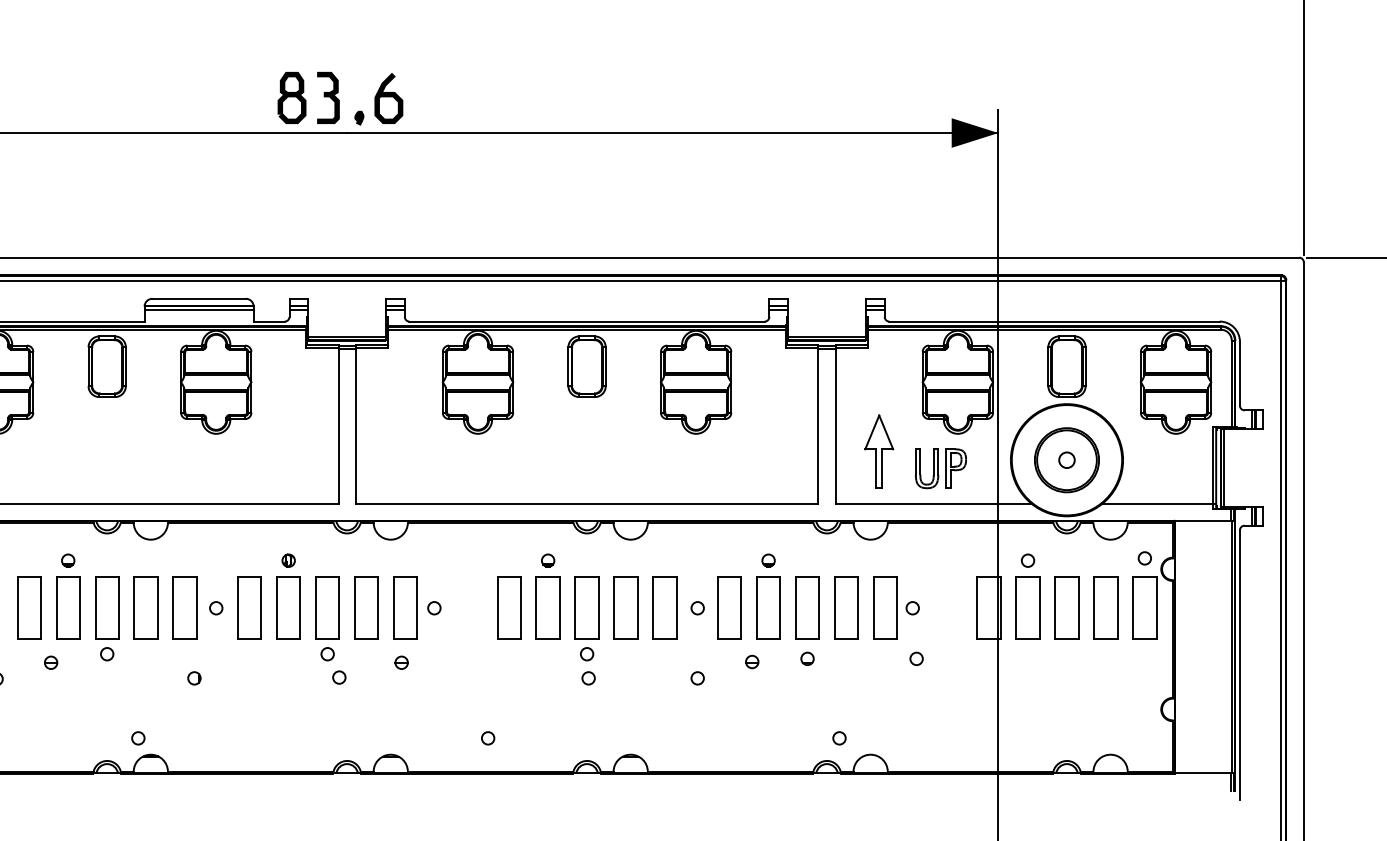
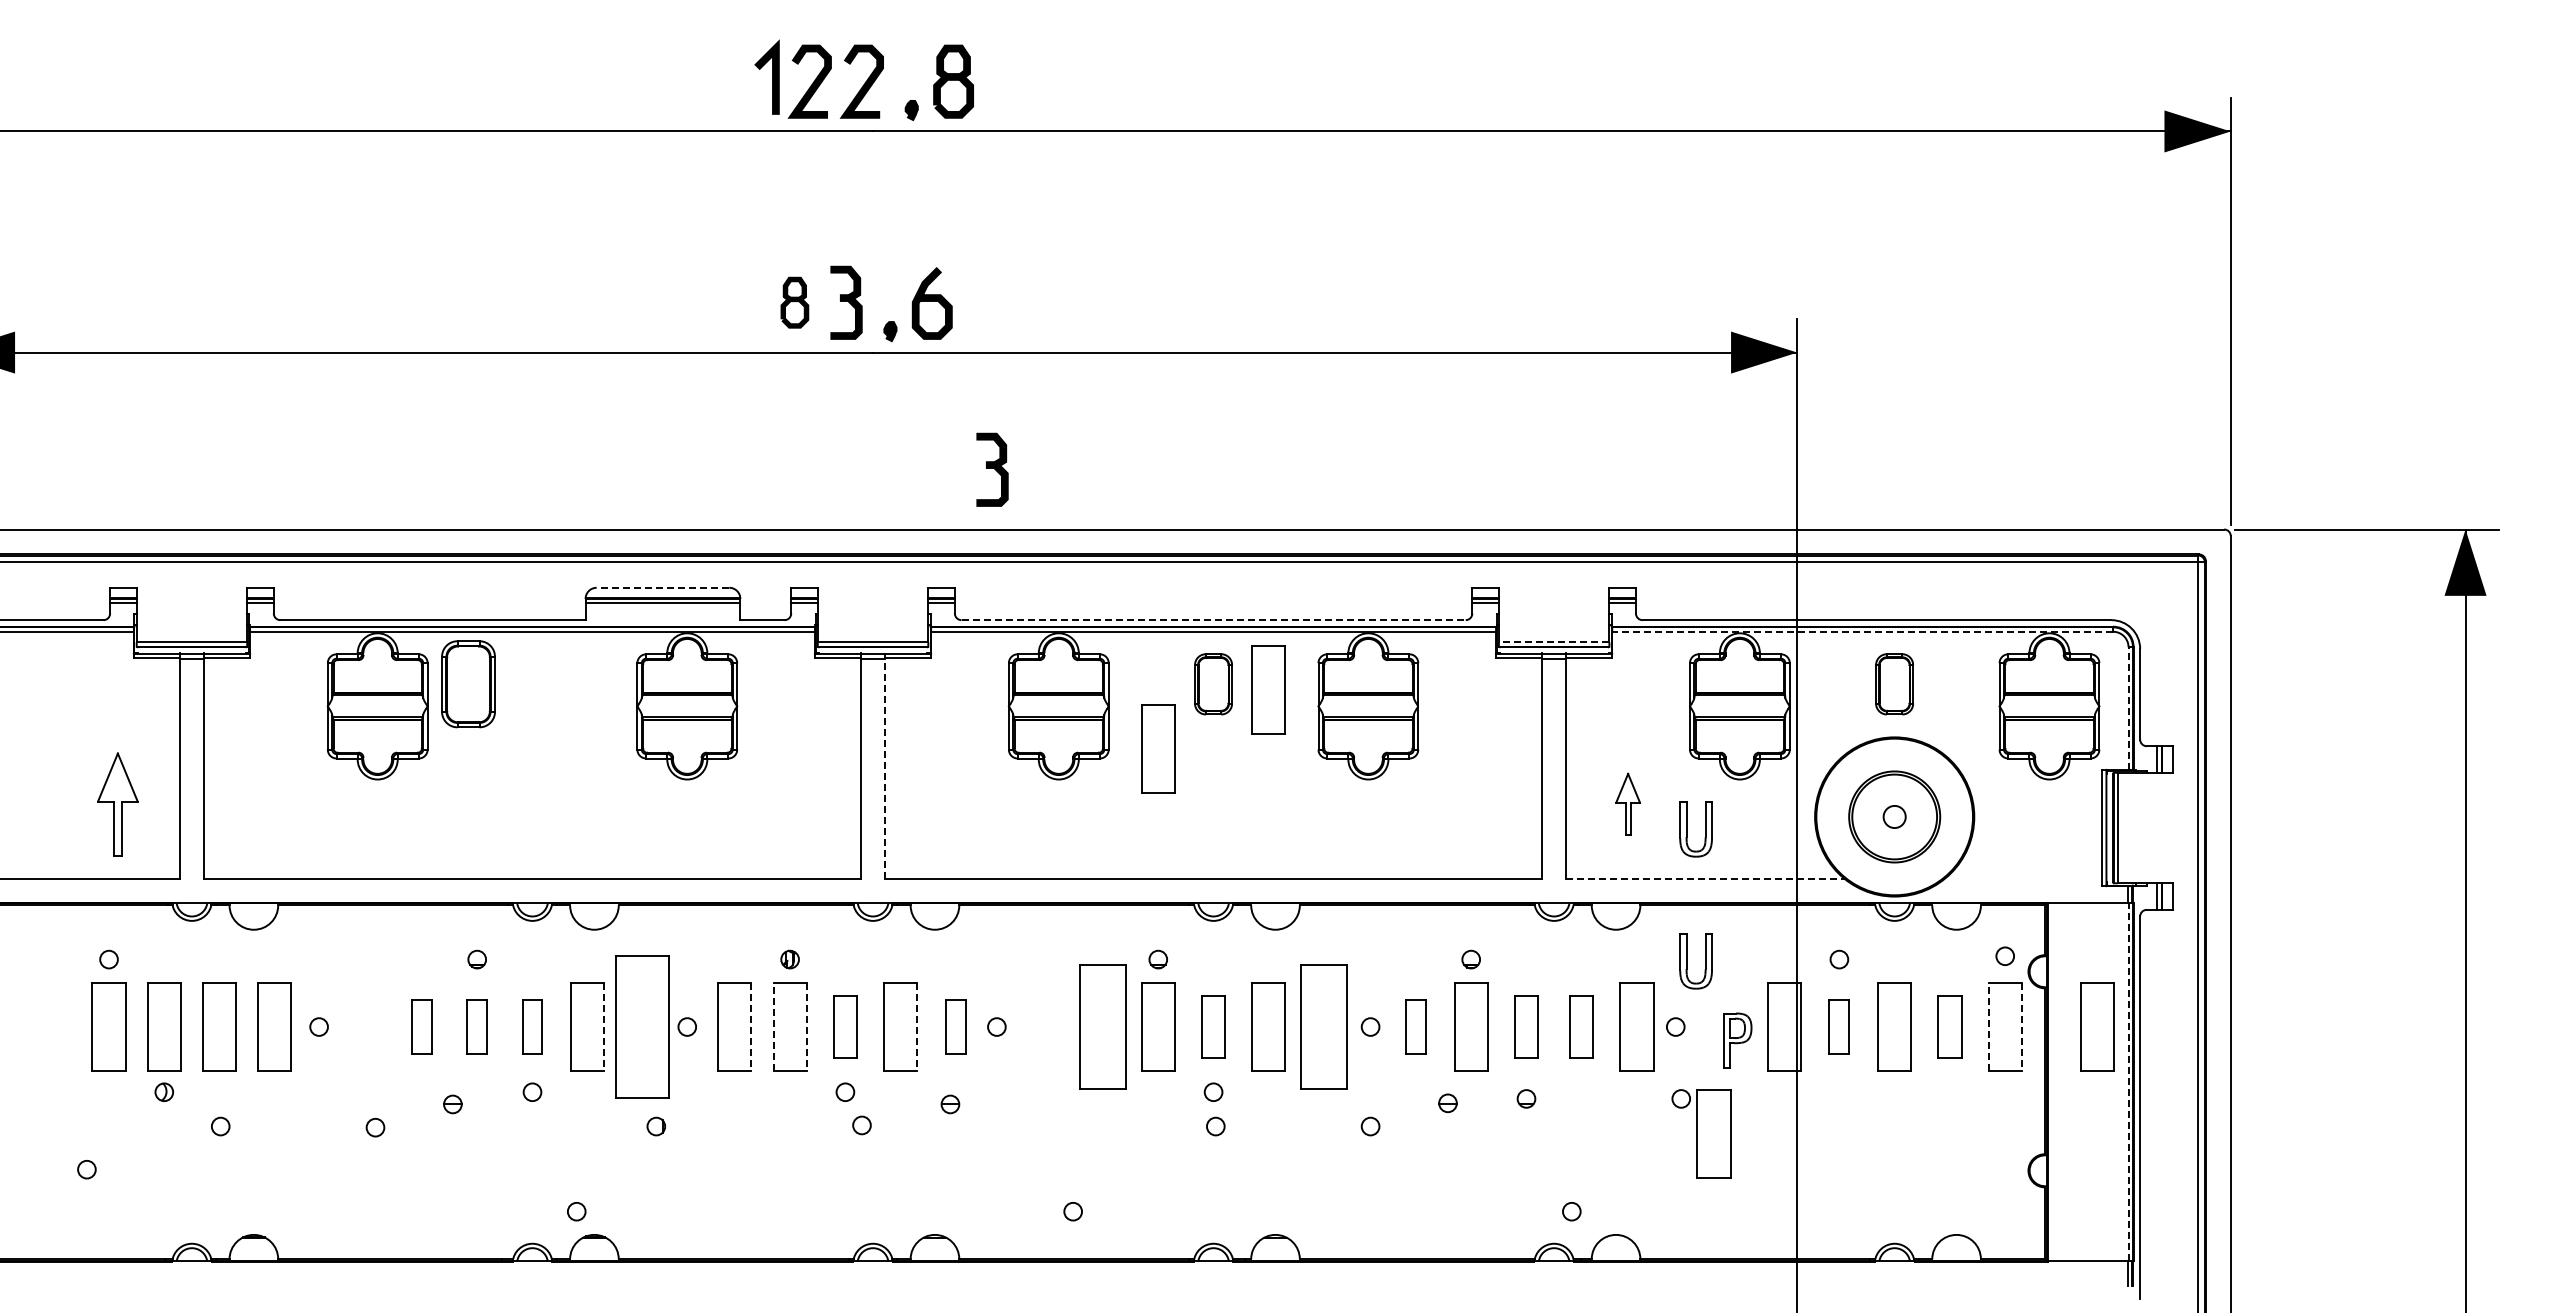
part: (291, 97) -> (794, 302), size x0.7
part: (431, 215) -> (992, 469), added
line: (198, 298) -> (662, 587), solid -> dashed
line: (587, 321) -> (1214, 620), solid -> dashed
line: (1044, 329) -> (1862, 631), solid -> dashed
line: (826, 337) -> (1553, 642), solid -> dashed
part: (107, 366) -> (468, 684), moved
part: (587, 366) -> (1213, 684), size x0.7
part: (1066, 366) -> (1894, 684), size x0.7
part: (625, 370) -> (1268, 689), added
line: (1231, 383) -> (2128, 708), solid -> dashed
part: (548, 411) -> (1158, 748), added
line: (355, 424) -> (885, 766), solid -> dashed
part: (878, 451) -> (1627, 804), size x0.6
part: (956, 468) -> (1737, 1040), moved
line: (933, 503) -> (1705, 878), solid -> dashed
line: (1159, 503) -> (2025, 878), removed
part: (921, 562) -> (1687, 961), added
part: (28, 607) -> (421, 1026), size x0.6
part: (68, 607) -> (477, 1026), size x0.6
part: (107, 607) -> (532, 1026), size x0.6
part: (185, 607) -> (643, 1026), size x1.6
line: (277, 607) -> (773, 1026), solid -> dashed
part: (327, 607) -> (845, 1026), size x0.7
part: (405, 607) -> (955, 1026), size x0.6
part: (508, 607) -> (1102, 1026), size x1.4
part: (587, 607) -> (1213, 1026), size x0.7
part: (665, 607) -> (1324, 1026), size x1.4
part: (729, 607) -> (1415, 1026), size x0.6
part: (807, 607) -> (1526, 1026), size x0.7
part: (846, 607) -> (1581, 1026), size x0.7
part: (1028, 607) -> (1839, 1026), size x0.6
part: (1105, 607) -> (1949, 1026), size x0.7
line: (1133, 607) -> (1988, 1026), solid -> dashed
part: (1209, 607) -> (2097, 1026), added
line: (157, 608) -> (604, 1027), solid -> dashed
line: (261, 608) -> (751, 1027), solid -> dashed
line: (300, 608) -> (806, 1027), solid -> dashed
line: (378, 608) -> (917, 1027), solid -> dashed
line: (1156, 608) -> (2021, 1027), solid -> dashed
line: (1231, 646) -> (2128, 1081), solid -> dashed
part: (939, 683) -> (1713, 1133), added

